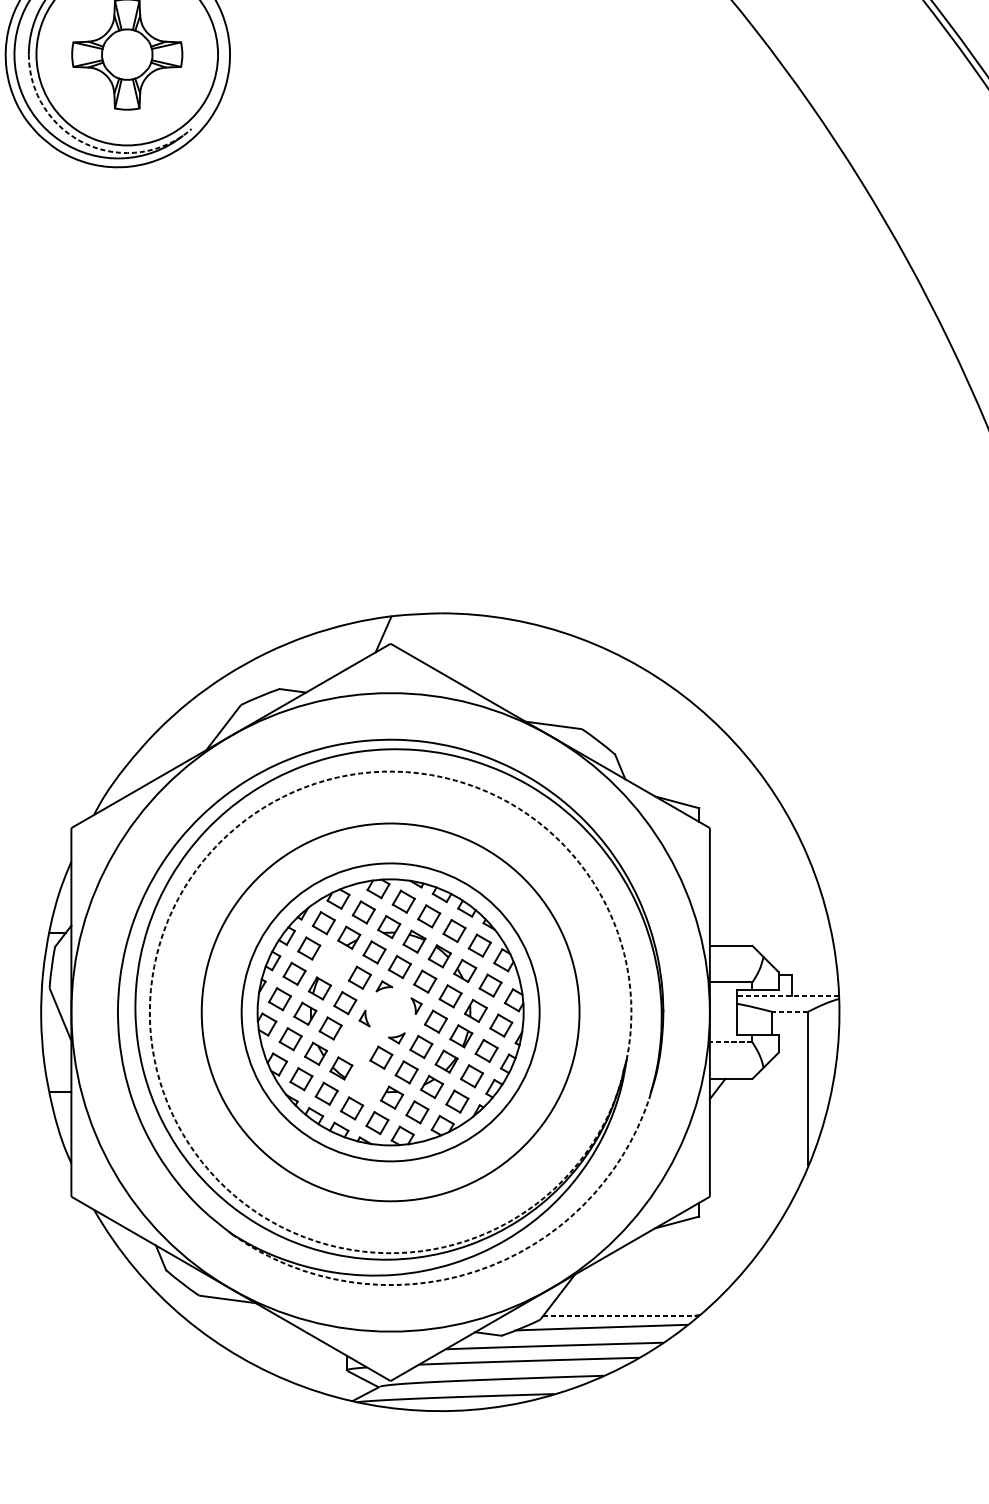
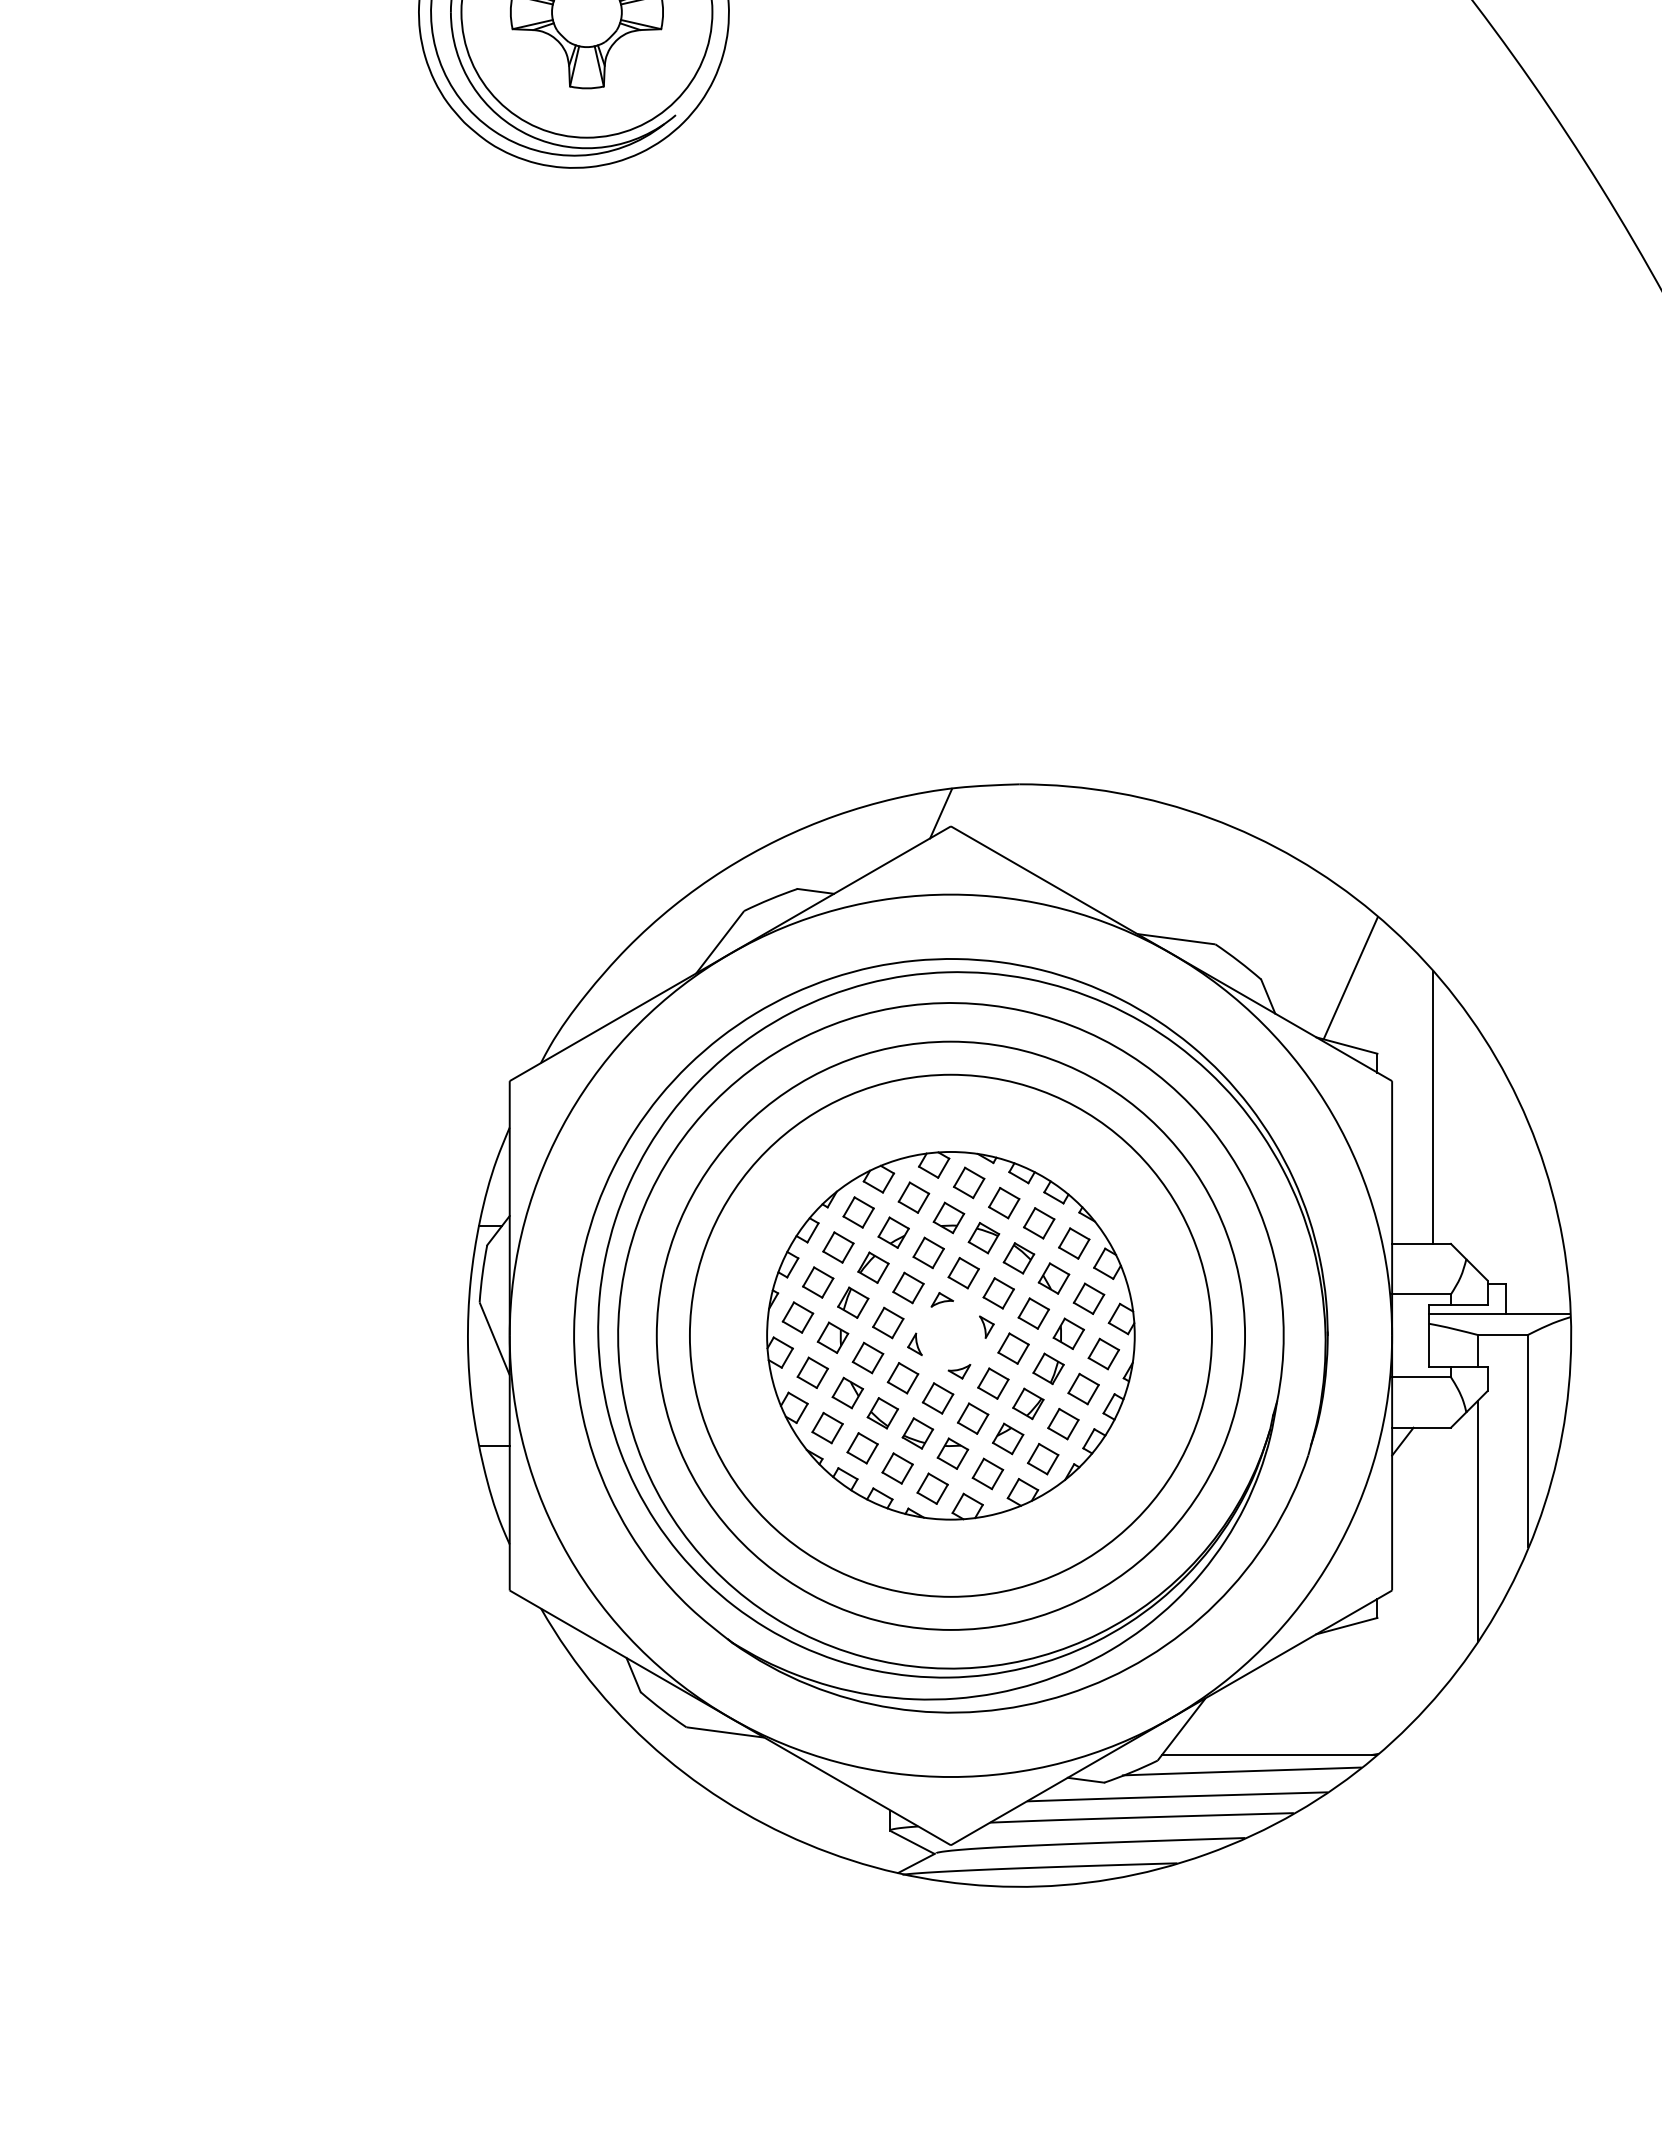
arc: (86, 143) -> (530, 135), dashed -> solid
line: (679, 753) -> (1350, 978), added
line: (739, 847) -> (1432, 1107), added
arc: (156, 954) -> (627, 1255), dashed -> solid
part: (334, 962) -> (873, 1267), added
line: (787, 996) -> (1499, 1313), dashed -> solid
circle: (390, 1012) -> (950, 1335), size x1.43
line: (789, 1012) -> (1502, 1335), dashed -> solid
line: (731, 1042) -> (1421, 1377), dashed -> solid
part: (355, 1043) -> (902, 1378), added
part: (366, 1083) -> (917, 1433), added
line: (771, 1146) -> (1477, 1520), added
arc: (474, 1271) -> (1067, 1694), dashed -> solid
line: (619, 1315) -> (1267, 1754), dashed -> solid

